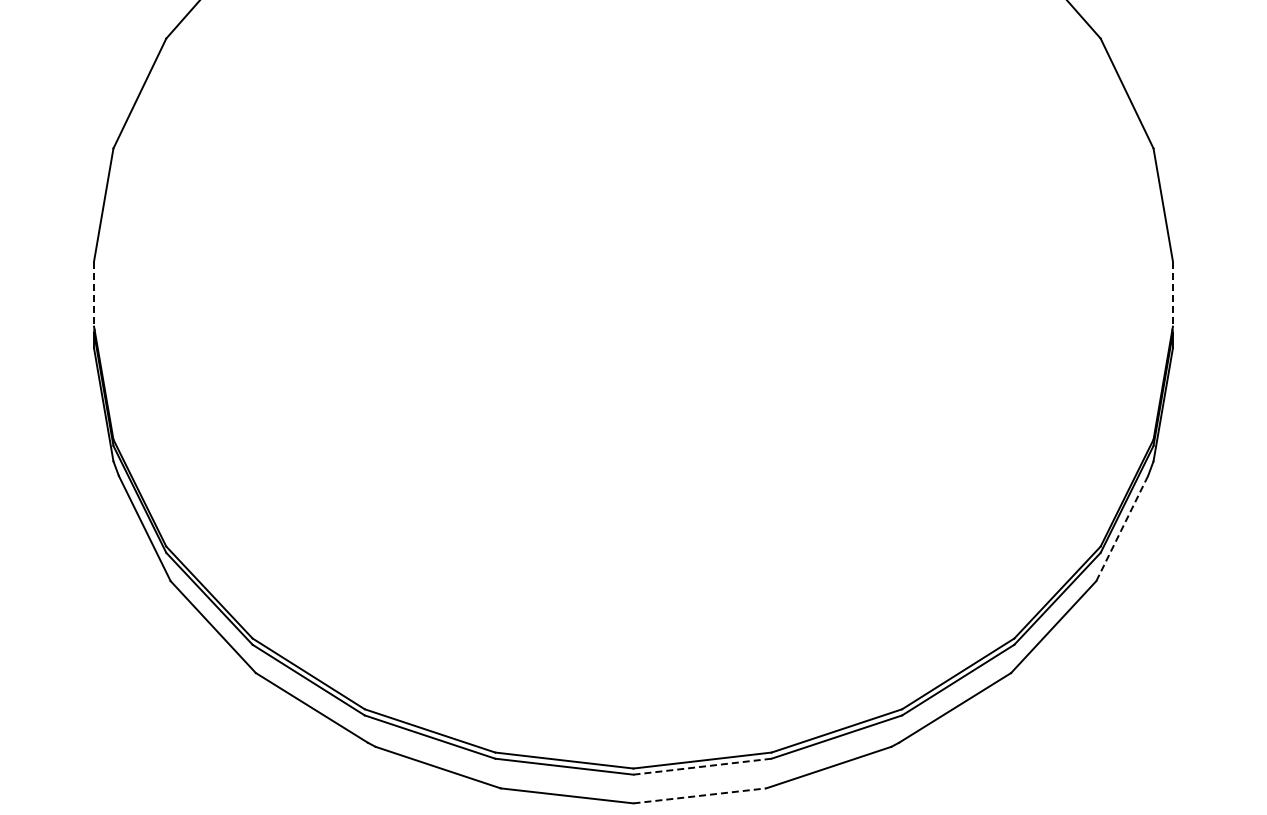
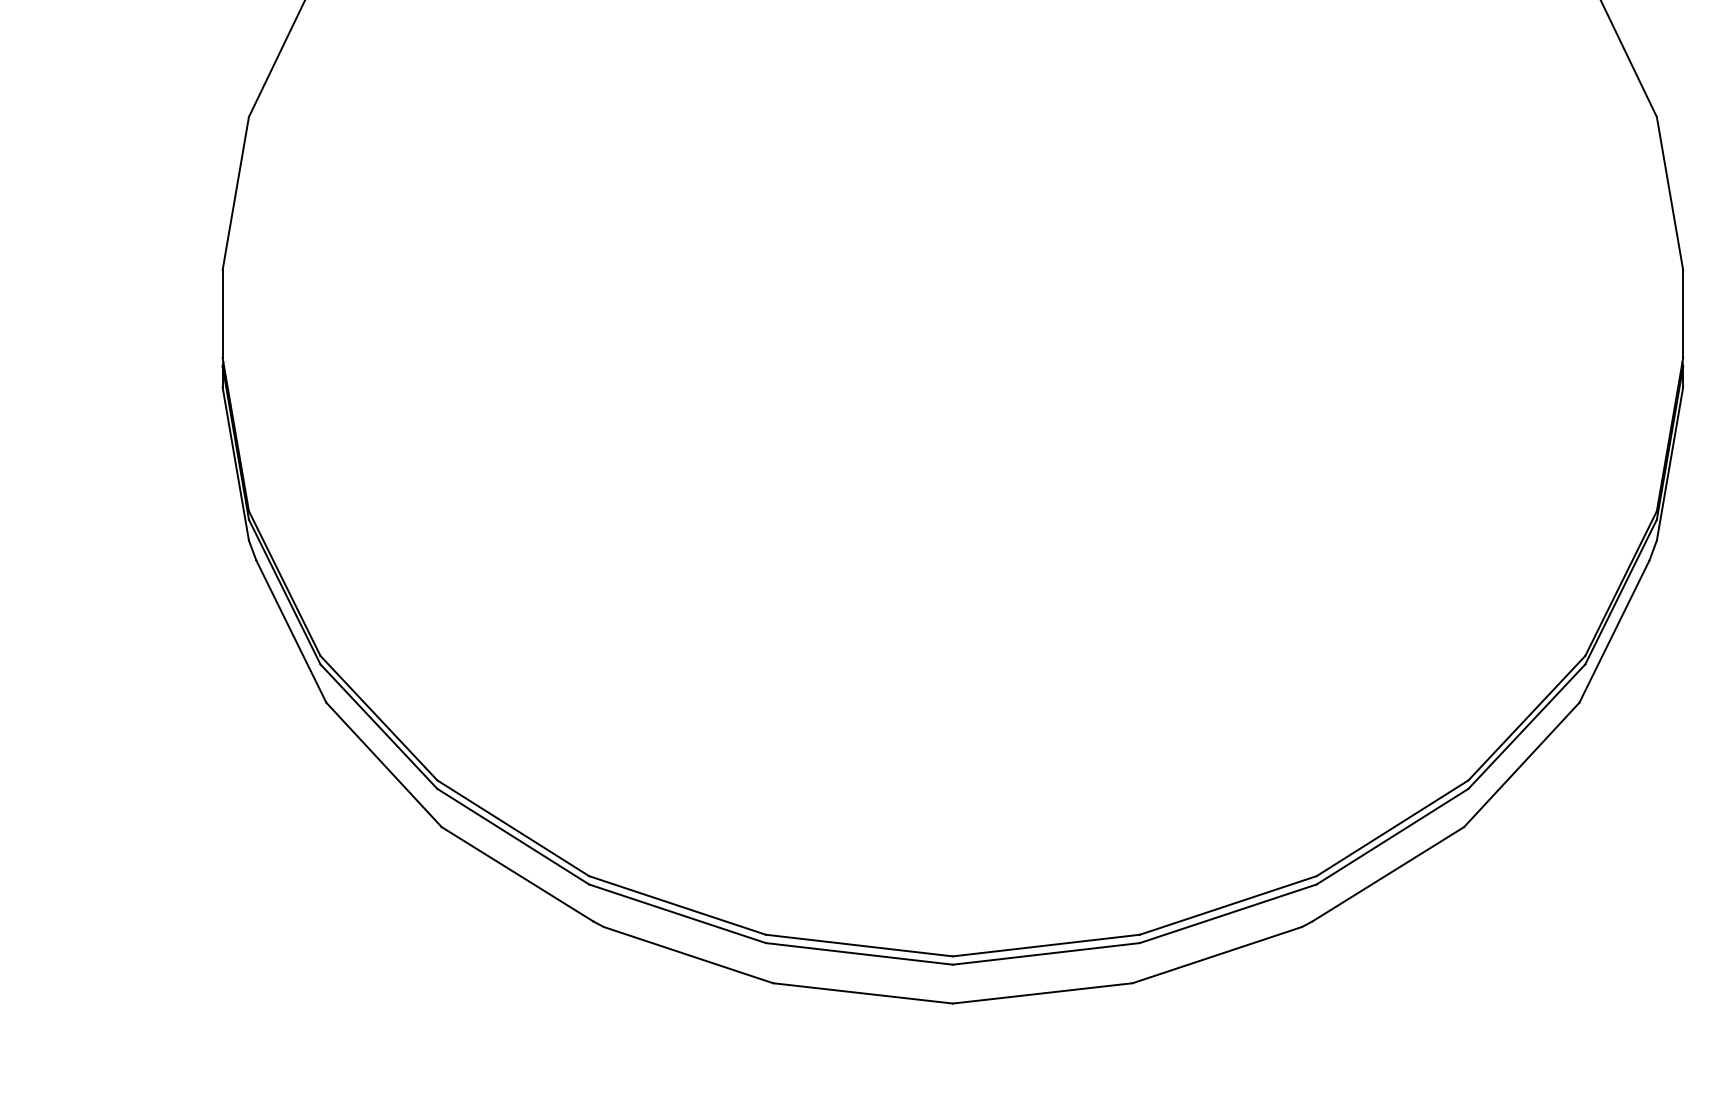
line: (94, 294) -> (223, 314), dashed -> solid
line: (1172, 294) -> (1682, 314), dashed -> solid
line: (1122, 528) -> (1614, 631), dashed -> solid
line: (702, 766) -> (1046, 953), dashed -> solid
line: (699, 795) -> (1042, 992), dashed -> solid

